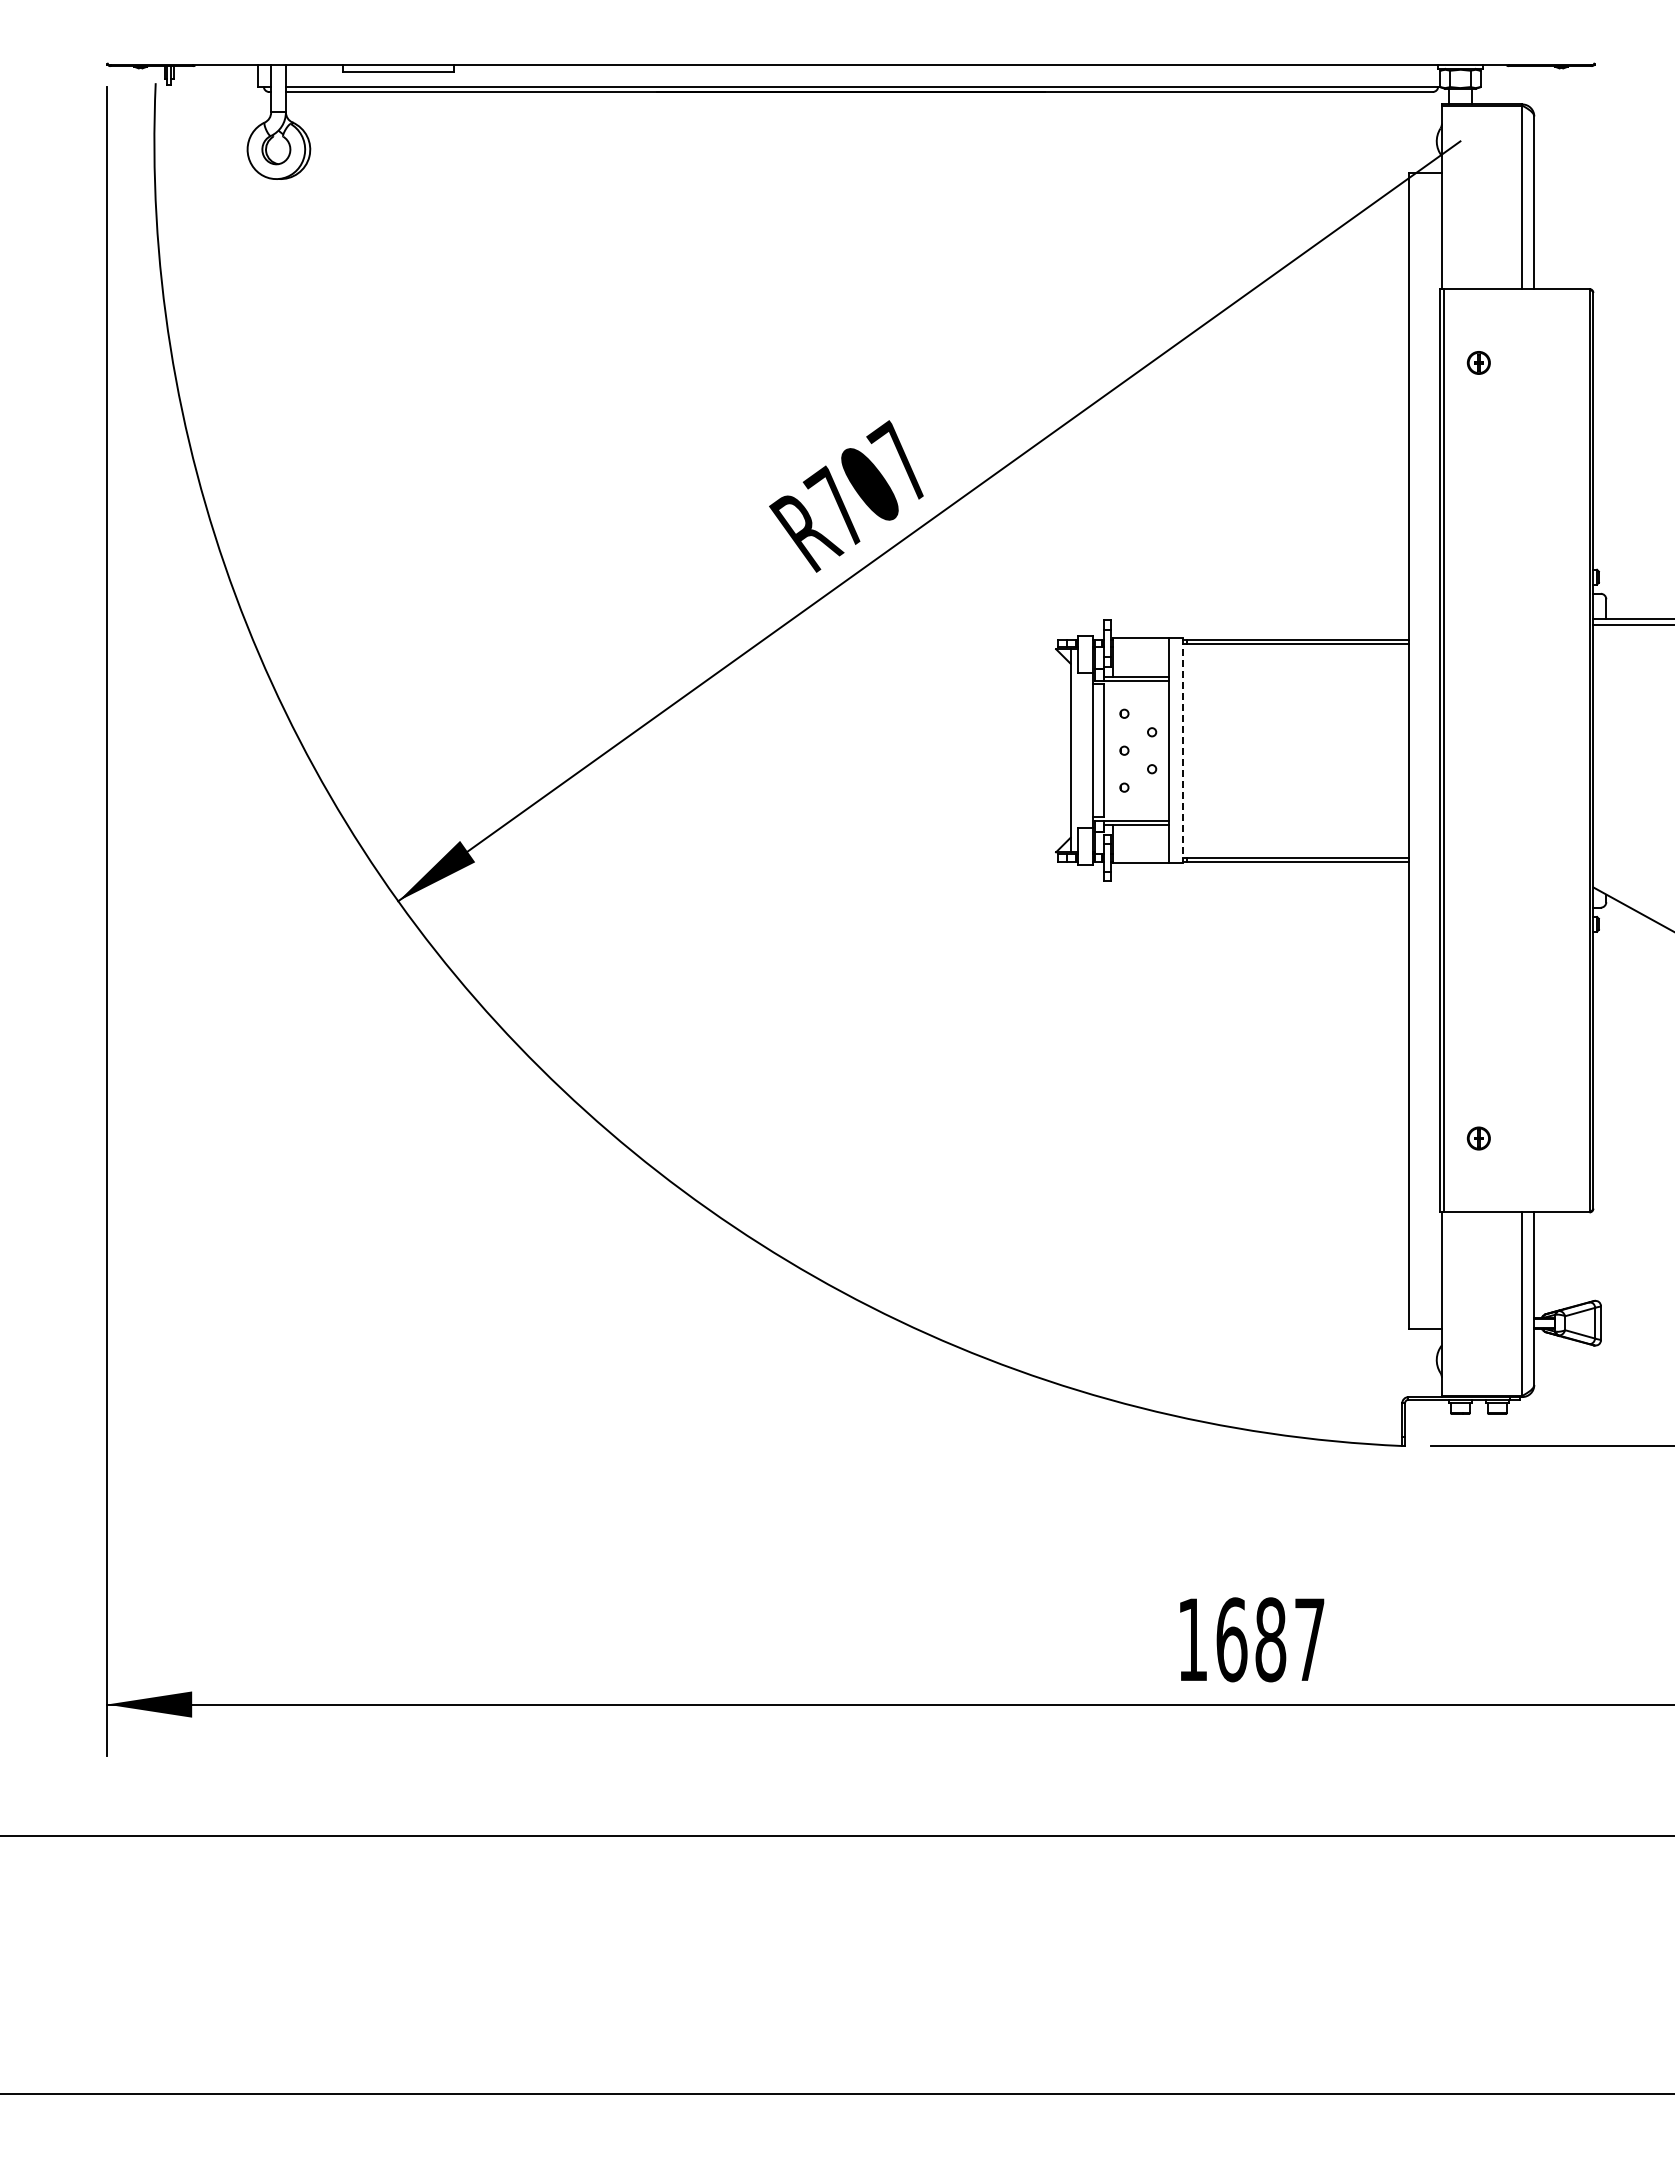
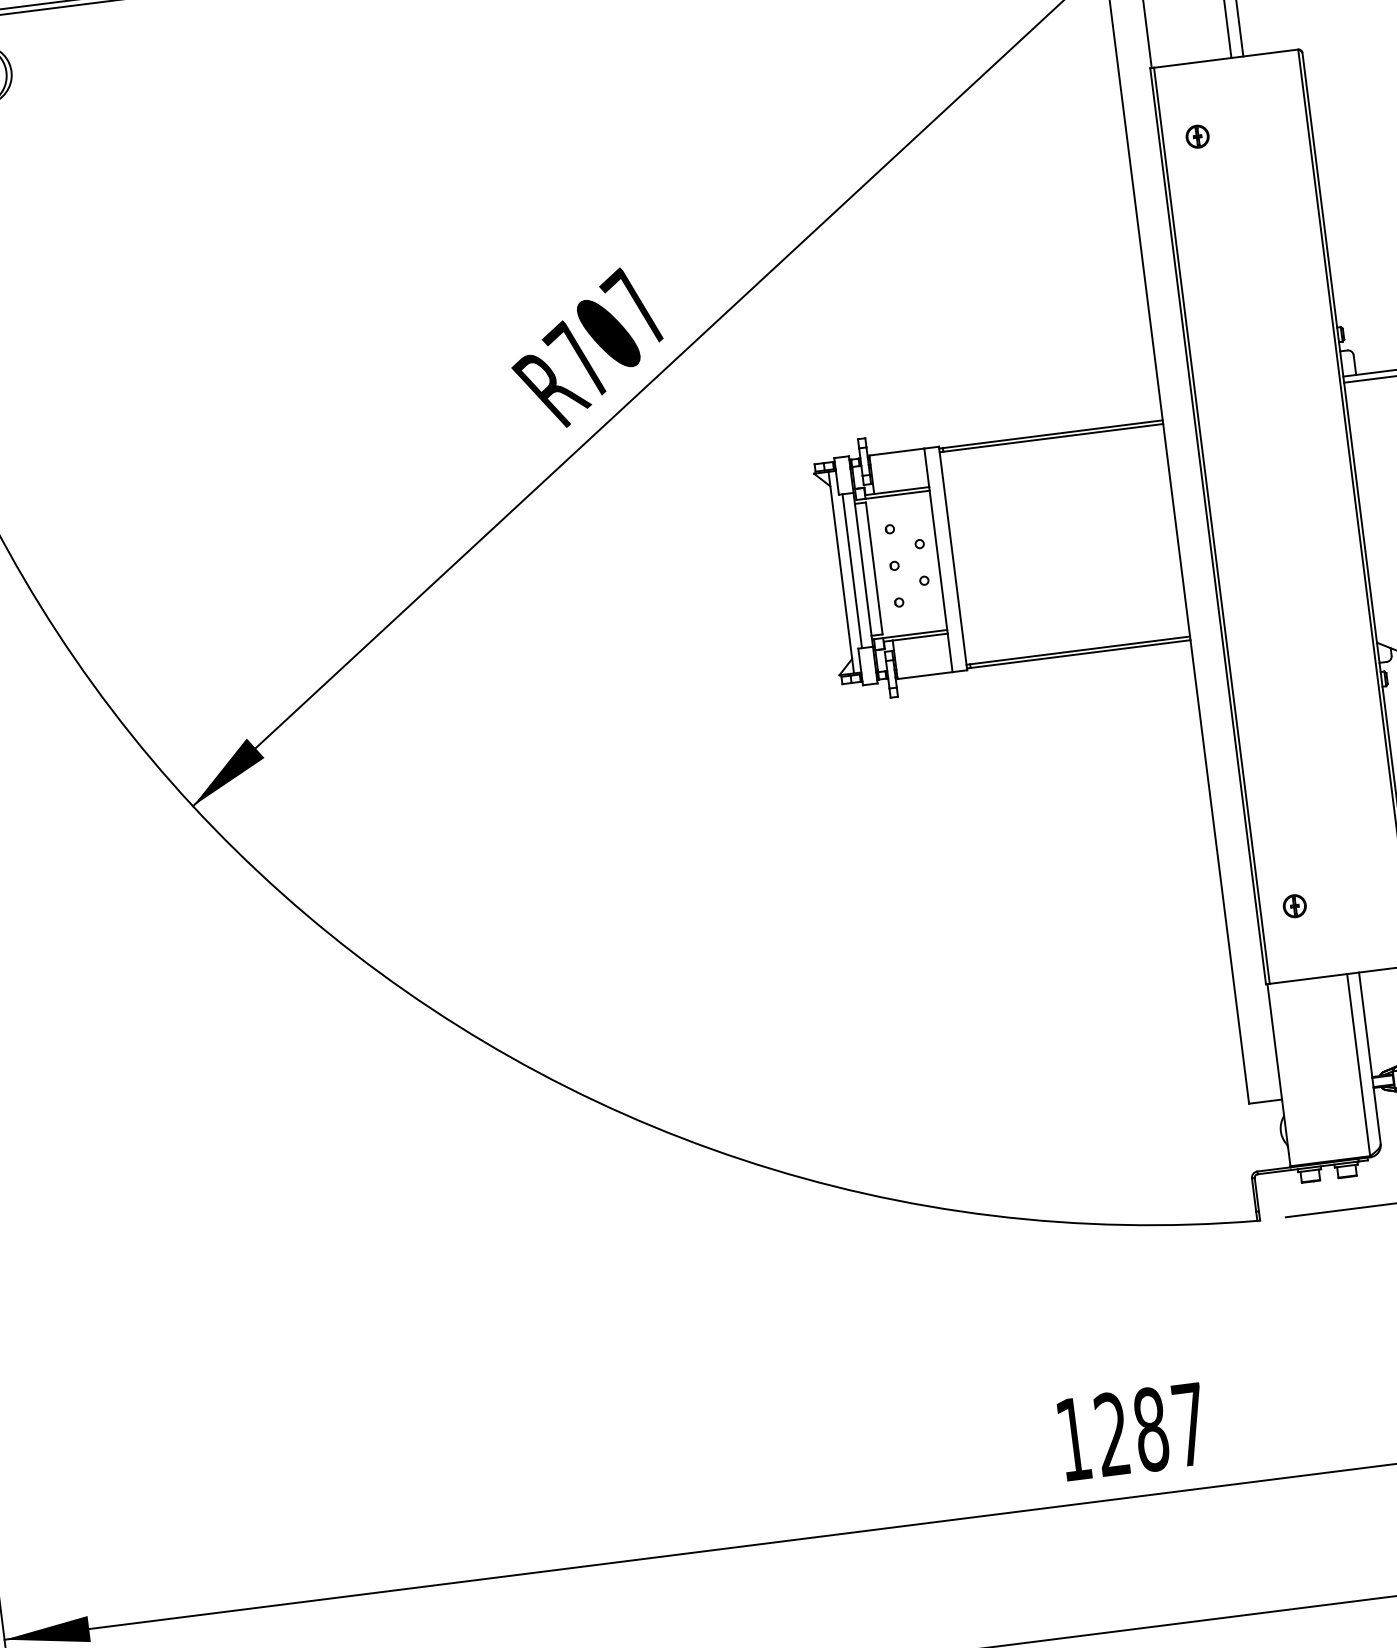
line: (1081, 750) -> (851, 571), added
line: (1183, 750) -> (953, 558), dashed -> solid
text: (1231, 1639) -> (1112, 1434), 1687 -> 1287

